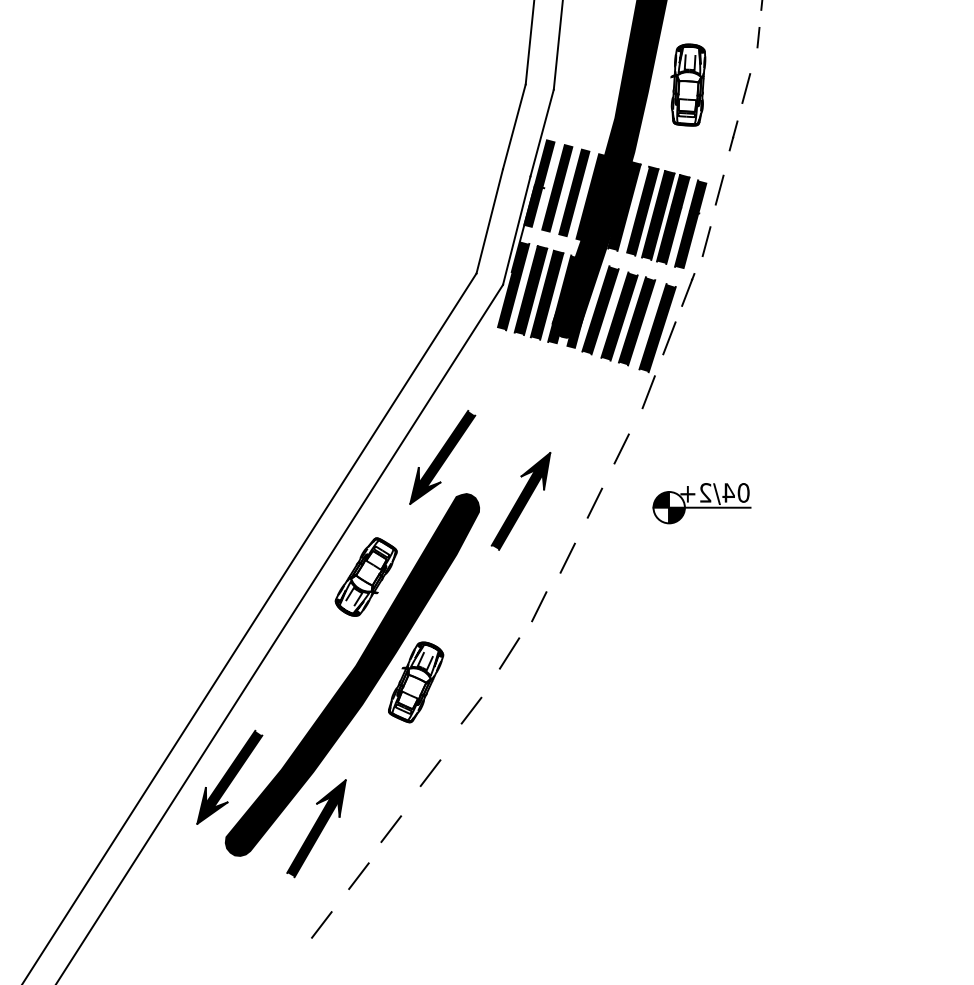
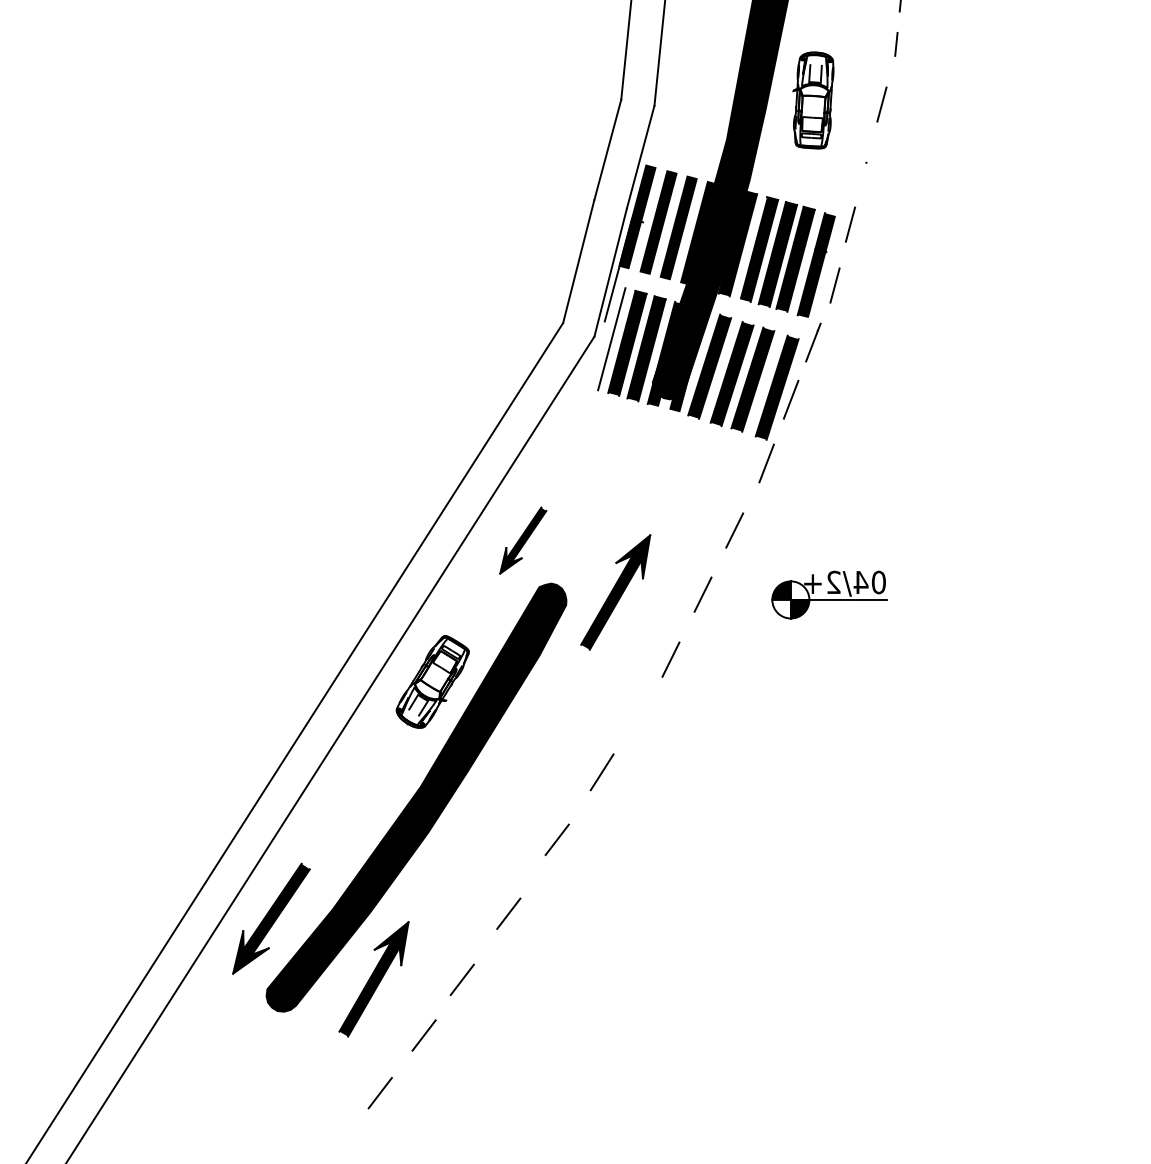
line: (733, 135) -> (866, 160), removed
fill: (512, 285) -> (605, 337), removed
part: (442, 457) -> (522, 540), size x0.6
line: (539, 606) -> (637, 716), removed
part: (416, 682) -> (492, 806), removed

